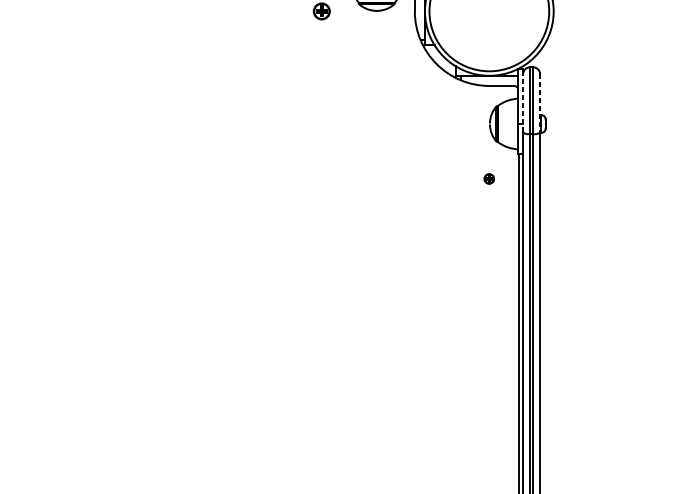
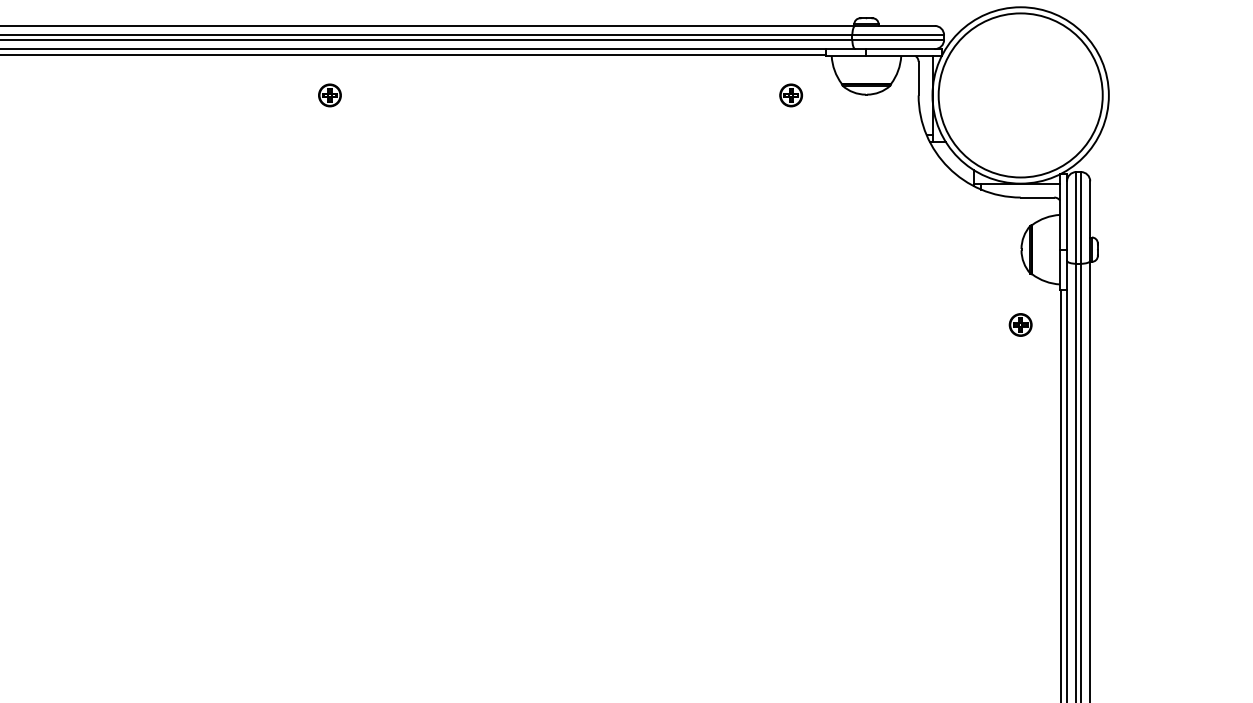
line: (523, 103) -> (1067, 221), dashed -> solid
line: (540, 103) -> (1090, 221), dashed -> solid
part: (489, 178) -> (1020, 324), size x1.67

